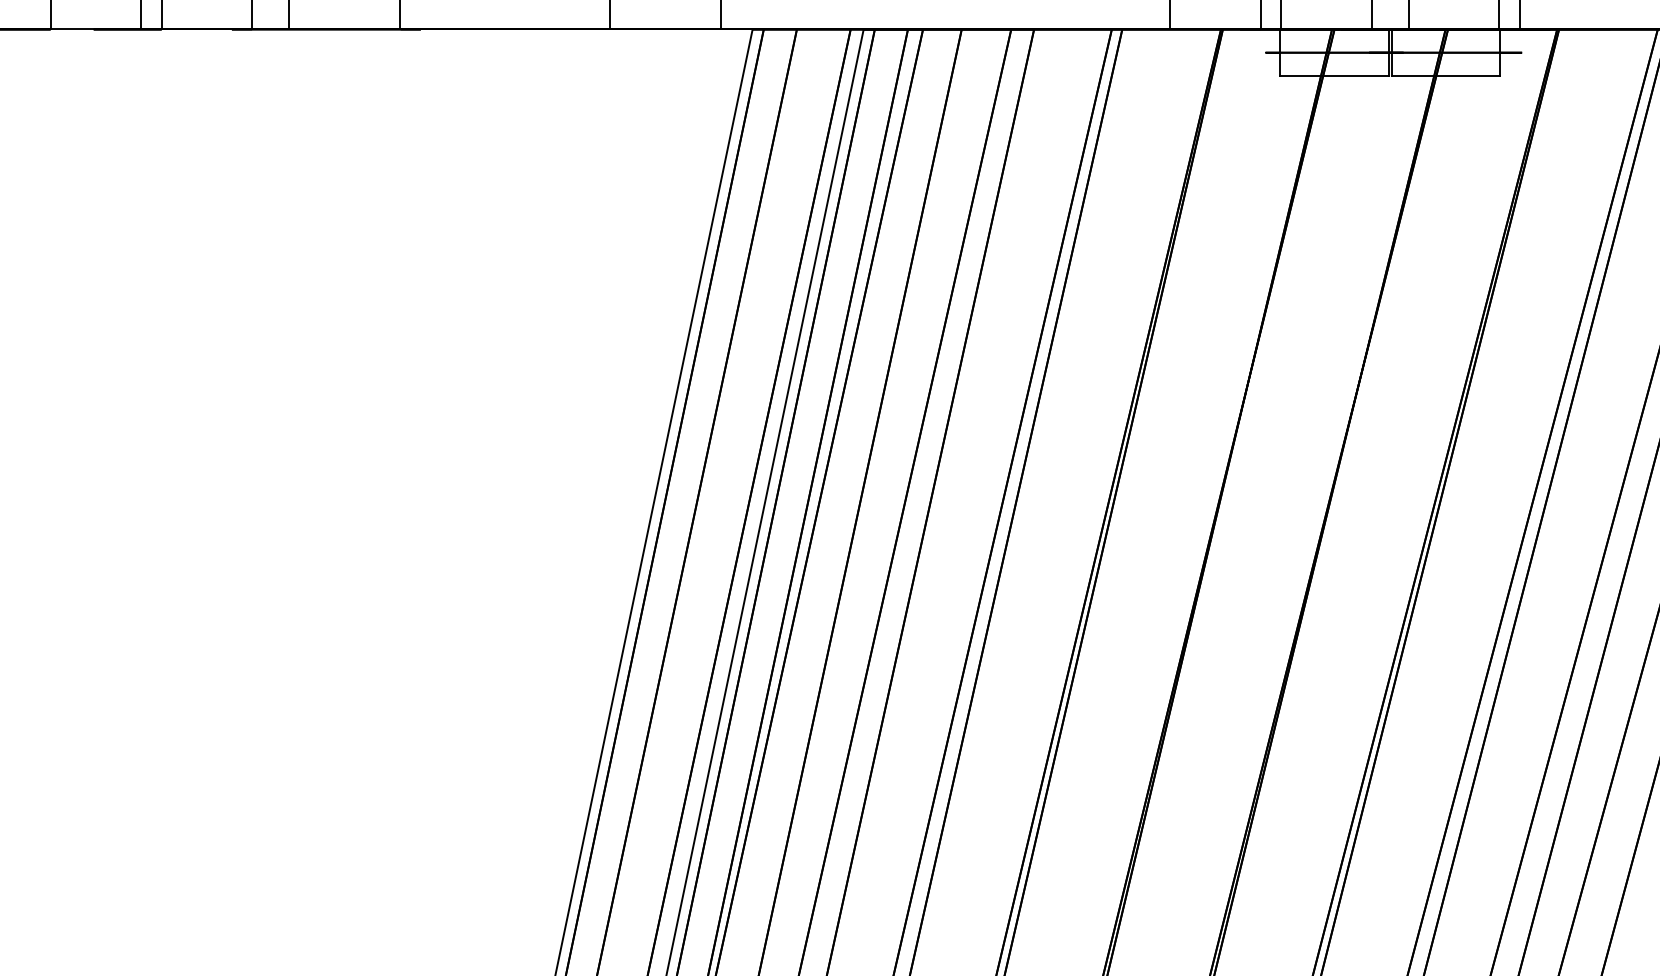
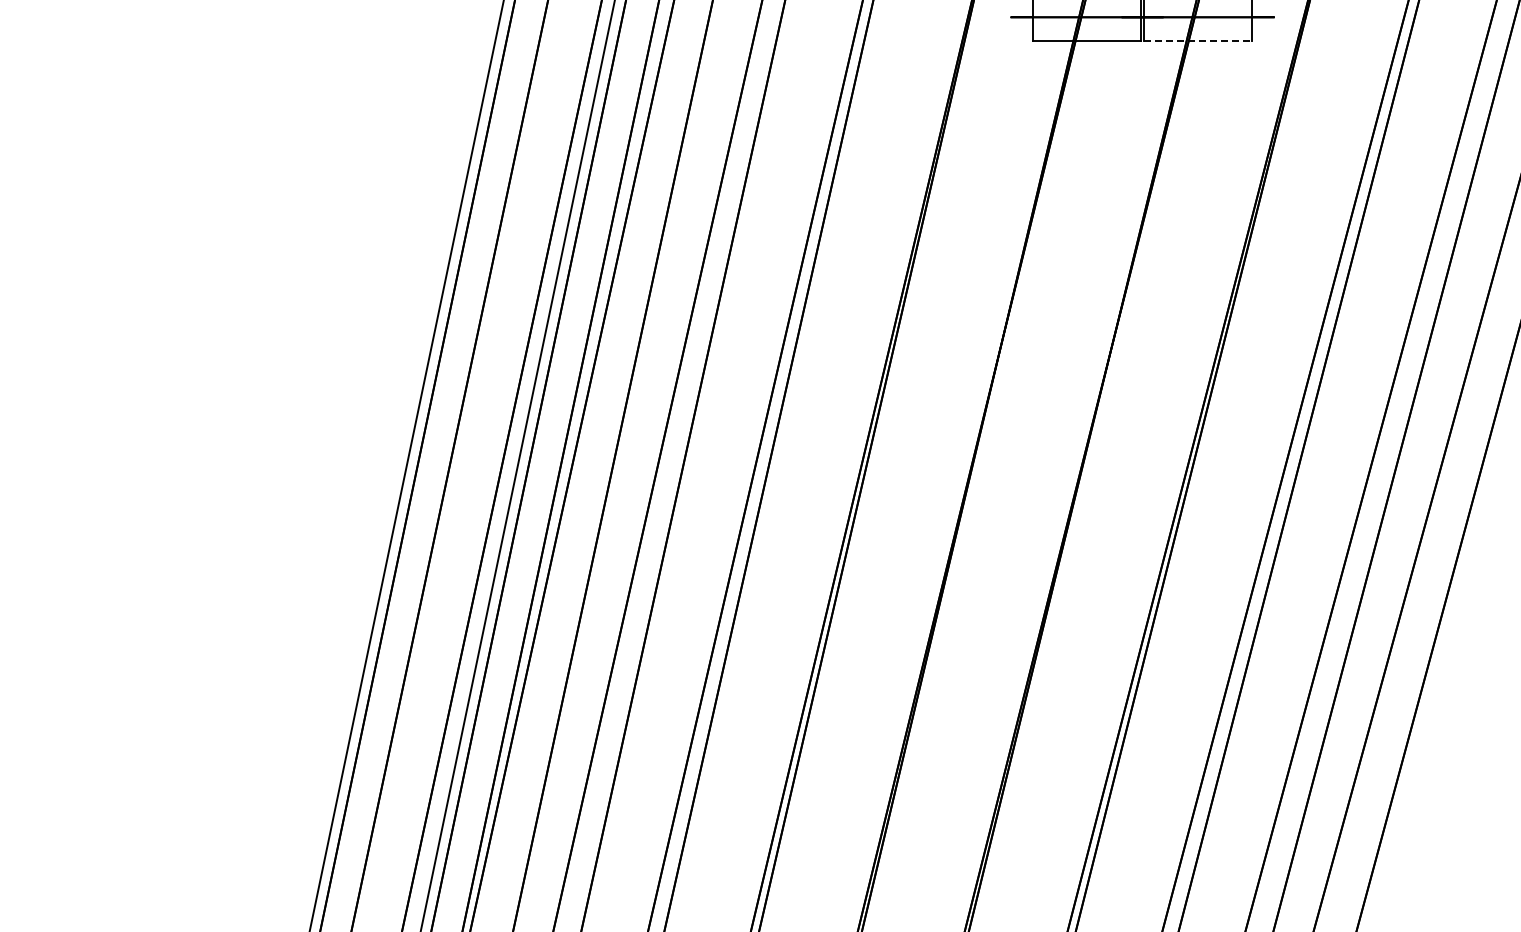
line: (1446, 76) -> (1199, 41), solid -> dashed

